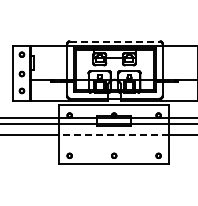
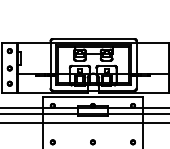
line: (115, 41) -> (94, 39), dashed -> solid
line: (114, 134) -> (93, 123), dashed -> solid

